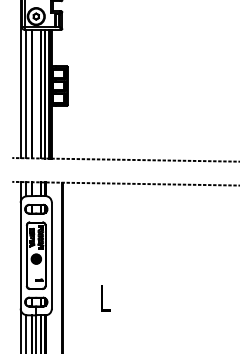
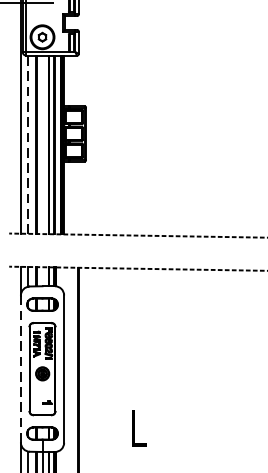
line: (25, 93) -> (27, 143), solid -> dashed
line: (20, 255) -> (20, 368), solid -> dashed

